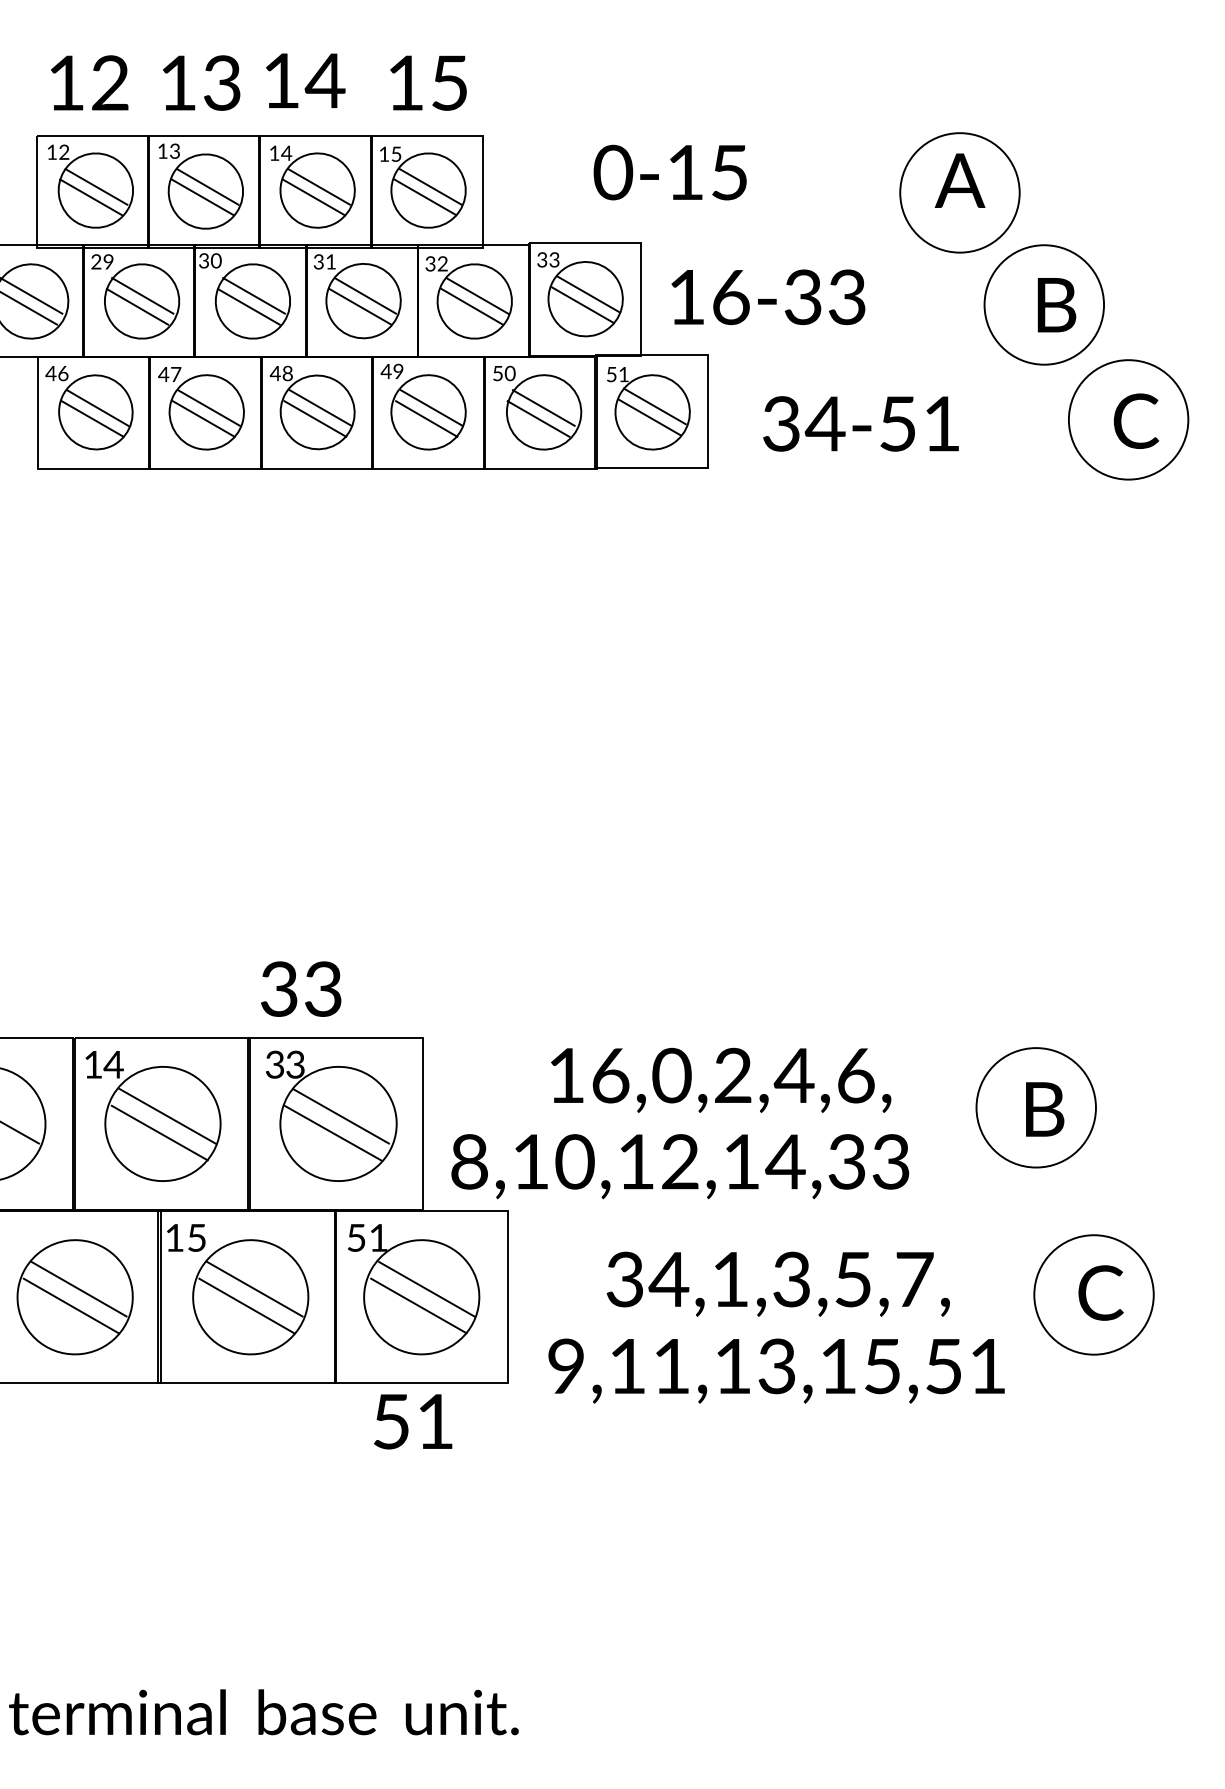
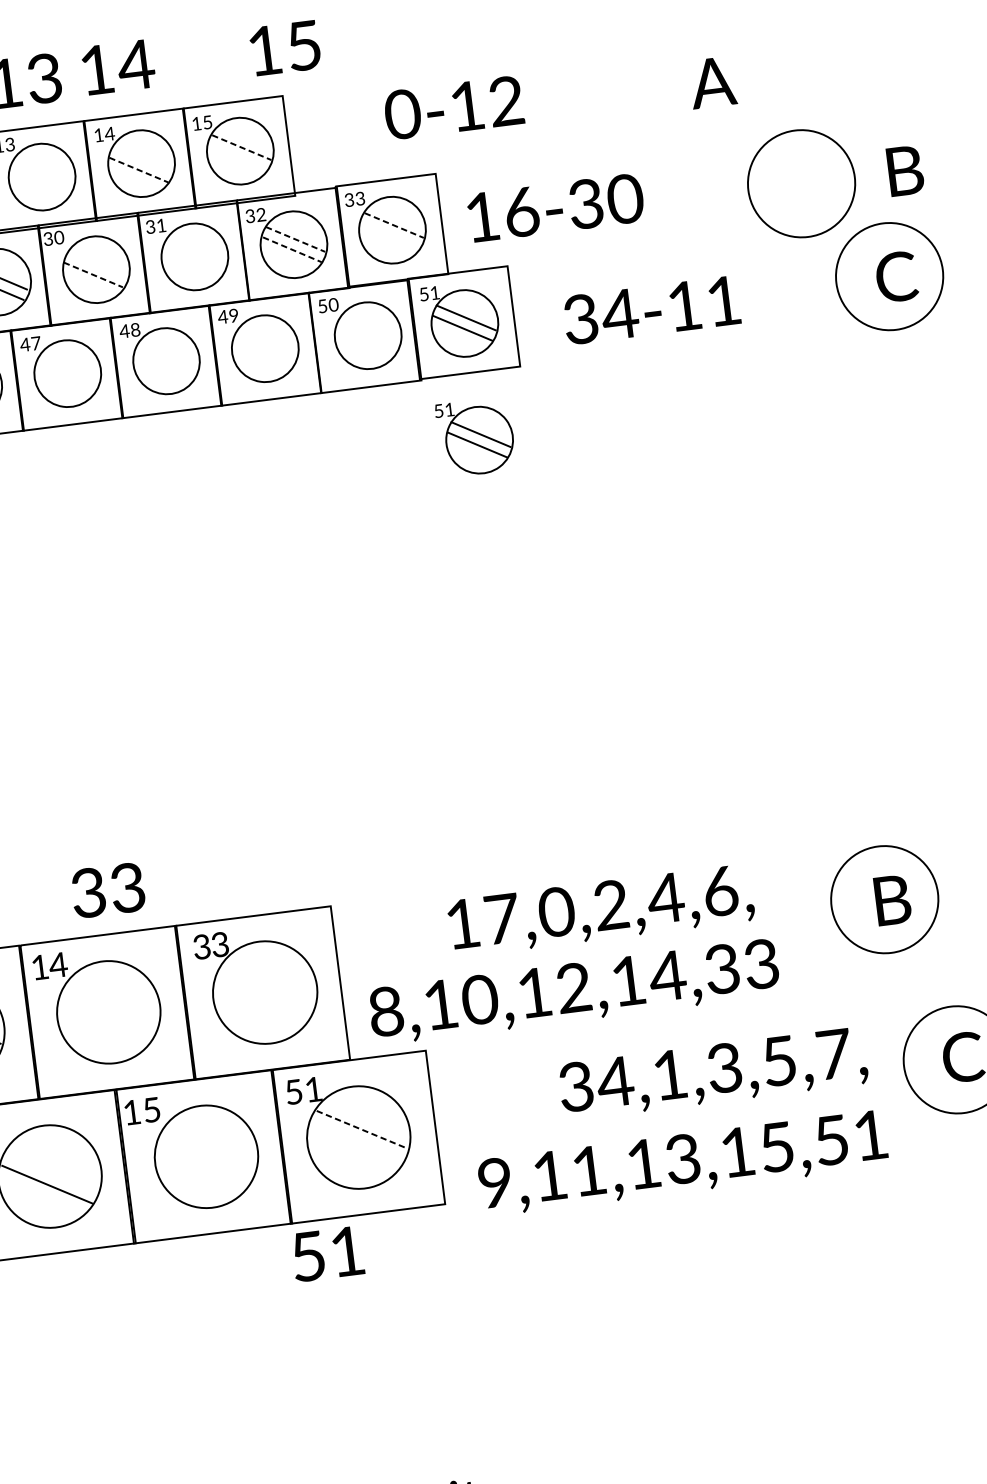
text: (428, 82) -> (285, 47), moved
text: (729, 172) -> (506, 101), 0-15 -> 0-12
line: (207, 186) -> (43, 172), removed
line: (318, 186) -> (141, 159), removed
line: (430, 186) -> (241, 147), solid -> dashed
part: (959, 192) -> (713, 93), removed
line: (202, 197) -> (39, 182), removed
line: (313, 197) -> (138, 170), solid -> dashed
line: (425, 197) -> (238, 157), removed
line: (588, 294) -> (394, 225), solid -> dashed
line: (254, 295) -> (97, 264), removed
line: (365, 295) -> (195, 251), removed
line: (477, 295) -> (295, 239), solid -> dashed
text: (847, 296) -> (625, 198), 16-33 -> 16-30
line: (583, 305) -> (391, 236), removed
text: (1056, 305) -> (905, 171), moved
line: (248, 306) -> (93, 274), solid -> dashed
line: (360, 306) -> (192, 262), removed
line: (472, 307) -> (292, 250), solid -> dashed
line: (208, 407) -> (68, 369), removed
line: (320, 407) -> (168, 356), removed
line: (431, 407) -> (267, 344), removed
line: (543, 407) -> (367, 331), removed
line: (203, 418) -> (65, 379), removed
line: (315, 418) -> (165, 366), removed
line: (426, 418) -> (264, 354), removed
line: (538, 418) -> (363, 341), removed
text: (897, 423) -> (684, 305), 34-51 -> 34-11
part: (648, 539) -> (475, 437), added
text: (301, 988) -> (108, 889), moved
text: (610, 1075) -> (501, 918), 16,0,2,4,6, -> 17,0,2,4,6,
line: (167, 1116) -> (112, 1005), removed
line: (340, 1116) -> (266, 985), removed
line: (159, 1132) -> (106, 1020), removed
line: (332, 1132) -> (260, 1000), removed
text: (777, 1283) -> (712, 1073), moved
line: (78, 1288) -> (52, 1168), removed
line: (254, 1288) -> (208, 1148), removed
line: (426, 1289) -> (362, 1130), solid -> dashed
line: (246, 1305) -> (203, 1164), removed
line: (418, 1305) -> (356, 1145), removed
text: (413, 1421) -> (328, 1253), moved

